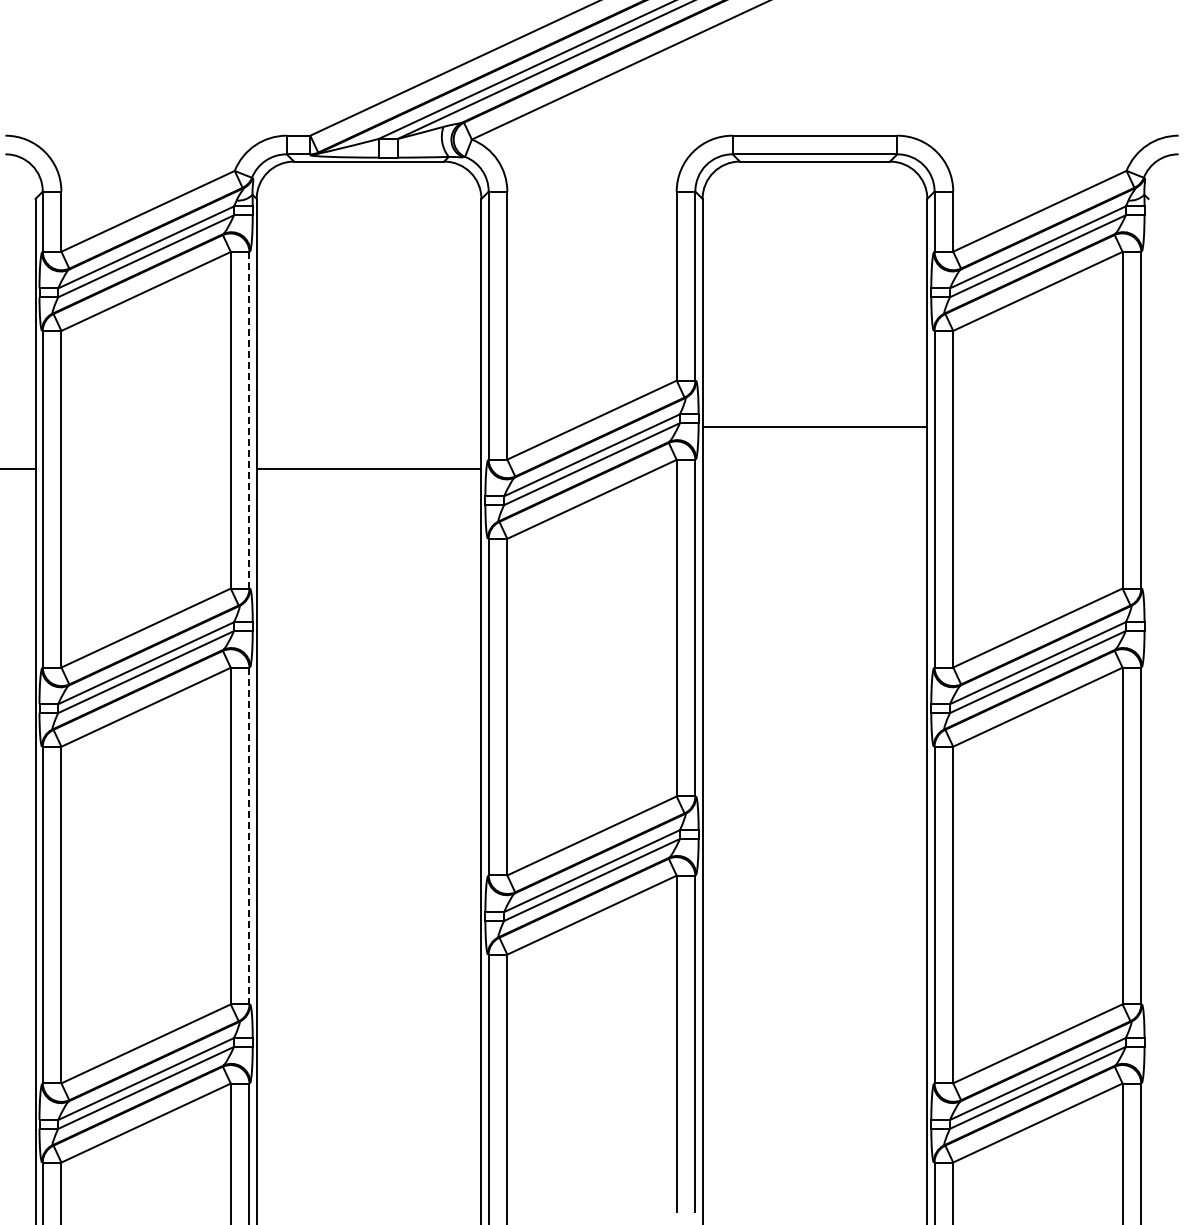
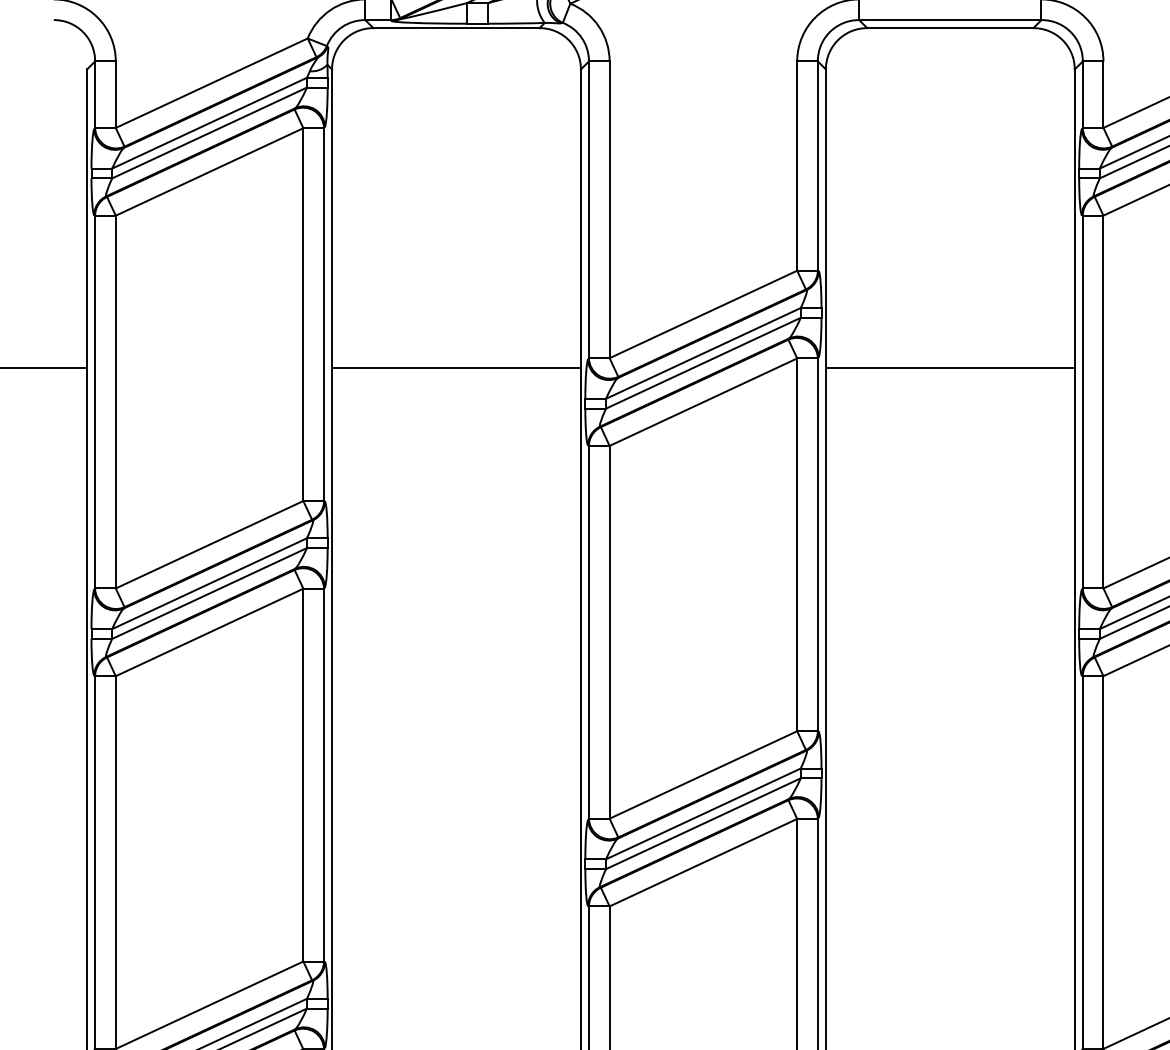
line: (249, 420) -> (324, 314), dashed -> solid
line: (814, 426) -> (949, 368), moved
line: (249, 836) -> (324, 775), dashed -> solid

